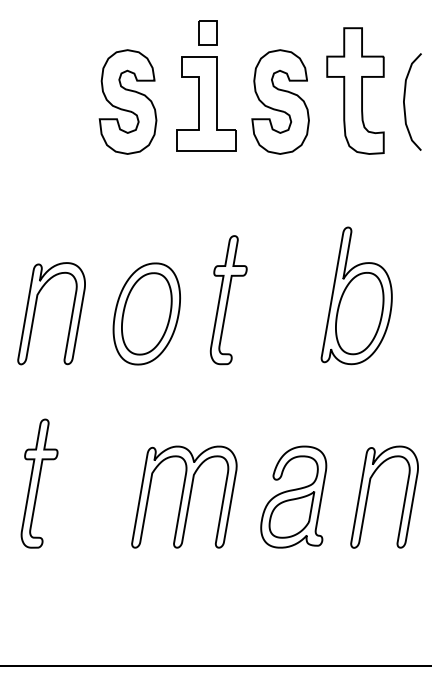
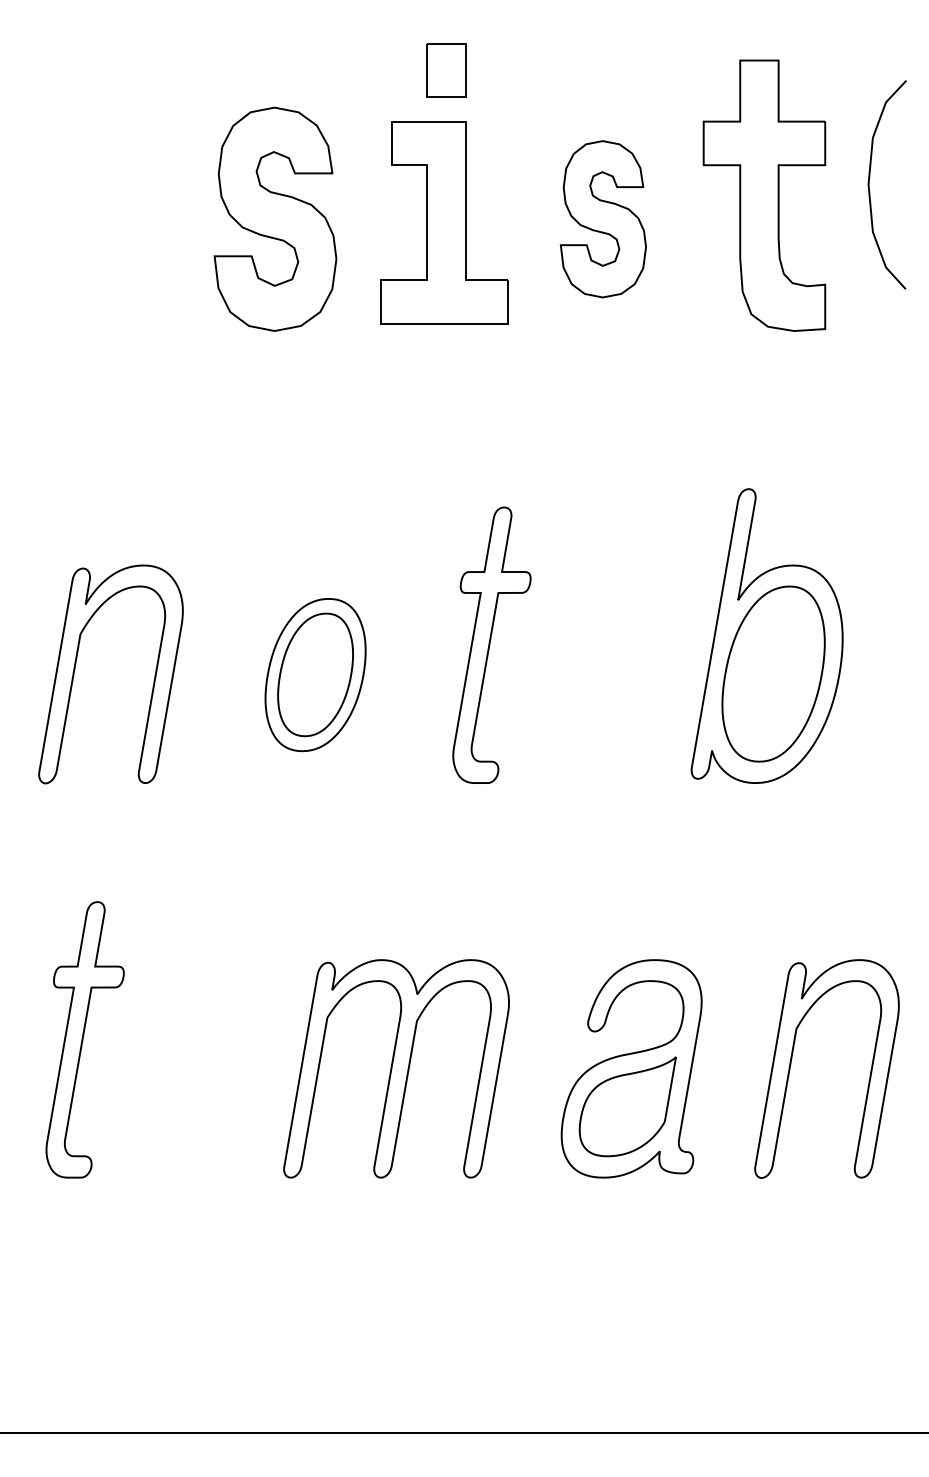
curve: (405, 98) -> (871, 177), moved
part: (280, 101) -> (603, 218), size x0.7
part: (146, 313) -> (315, 673), size x0.7

